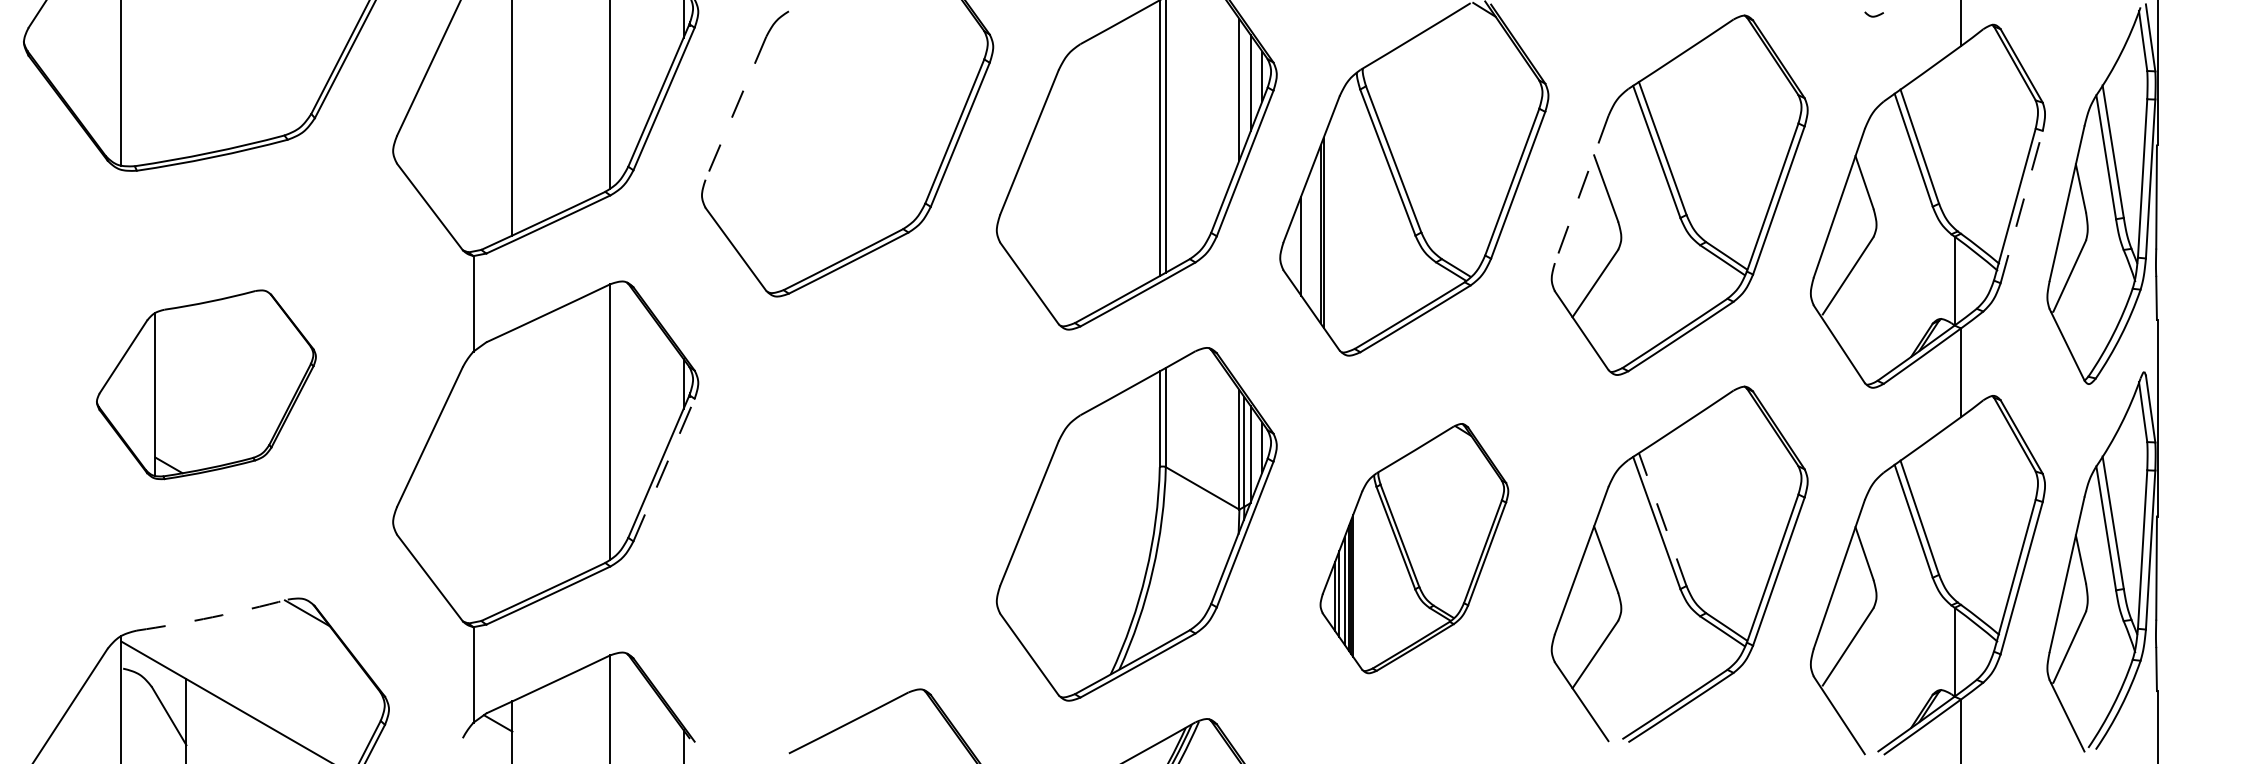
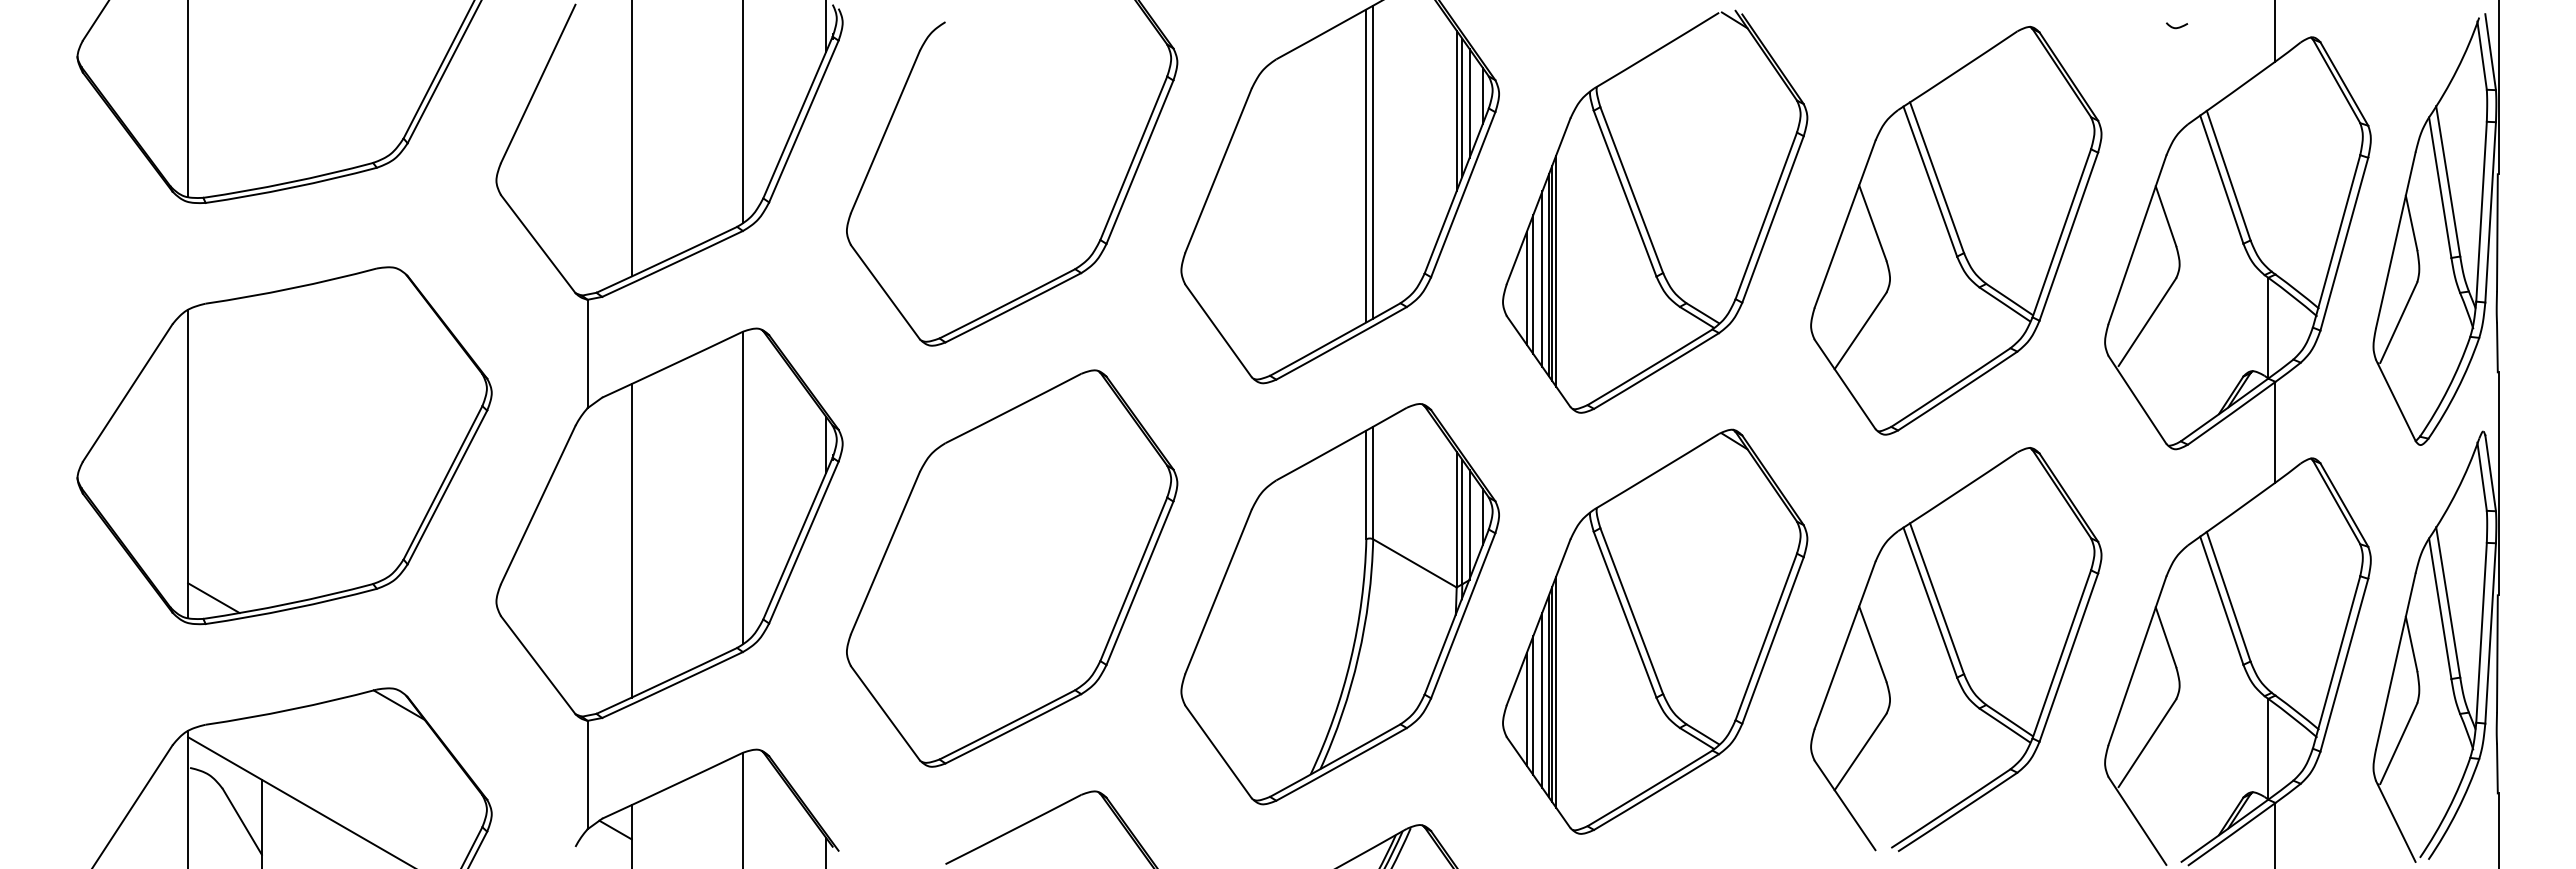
line: (1244, 86) -> (1462, 107), added
line: (736, 108) -> (885, 132), dashed -> solid
line: (1582, 189) -> (1845, 224), dashed -> solid
line: (2021, 207) -> (2344, 244), dashed -> solid
line: (1327, 230) -> (1556, 270), added
line: (1315, 237) -> (1542, 278), added
line: (1307, 242) -> (1533, 284), added
part: (206, 384) -> (284, 445), size x1.67
line: (512, 468) -> (631, 540), added
line: (664, 469) -> (804, 542), dashed -> solid
part: (847, 492) -> (1012, 568), added
line: (1662, 519) -> (1936, 598), dashed -> solid
part: (1414, 548) -> (1655, 631), size x1.43
arc: (212, 617) -> (291, 709), dashed -> solid

